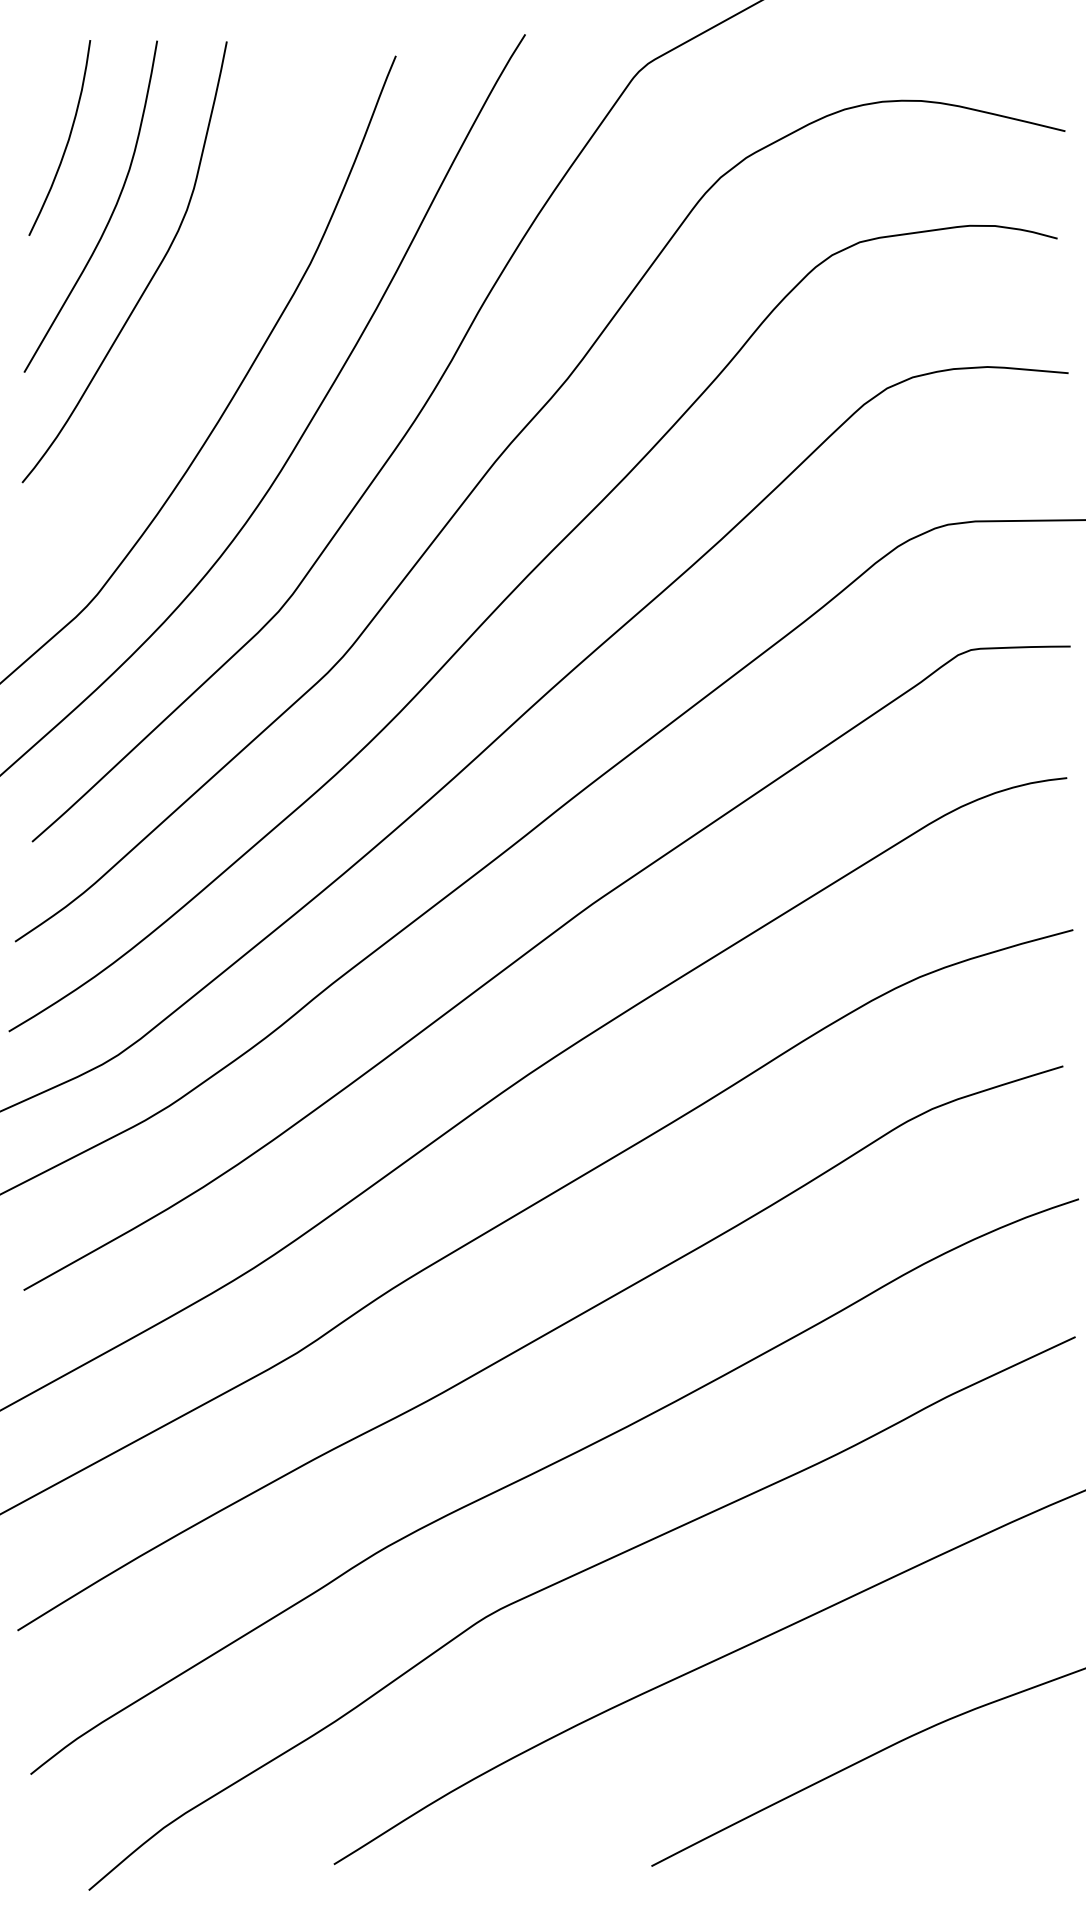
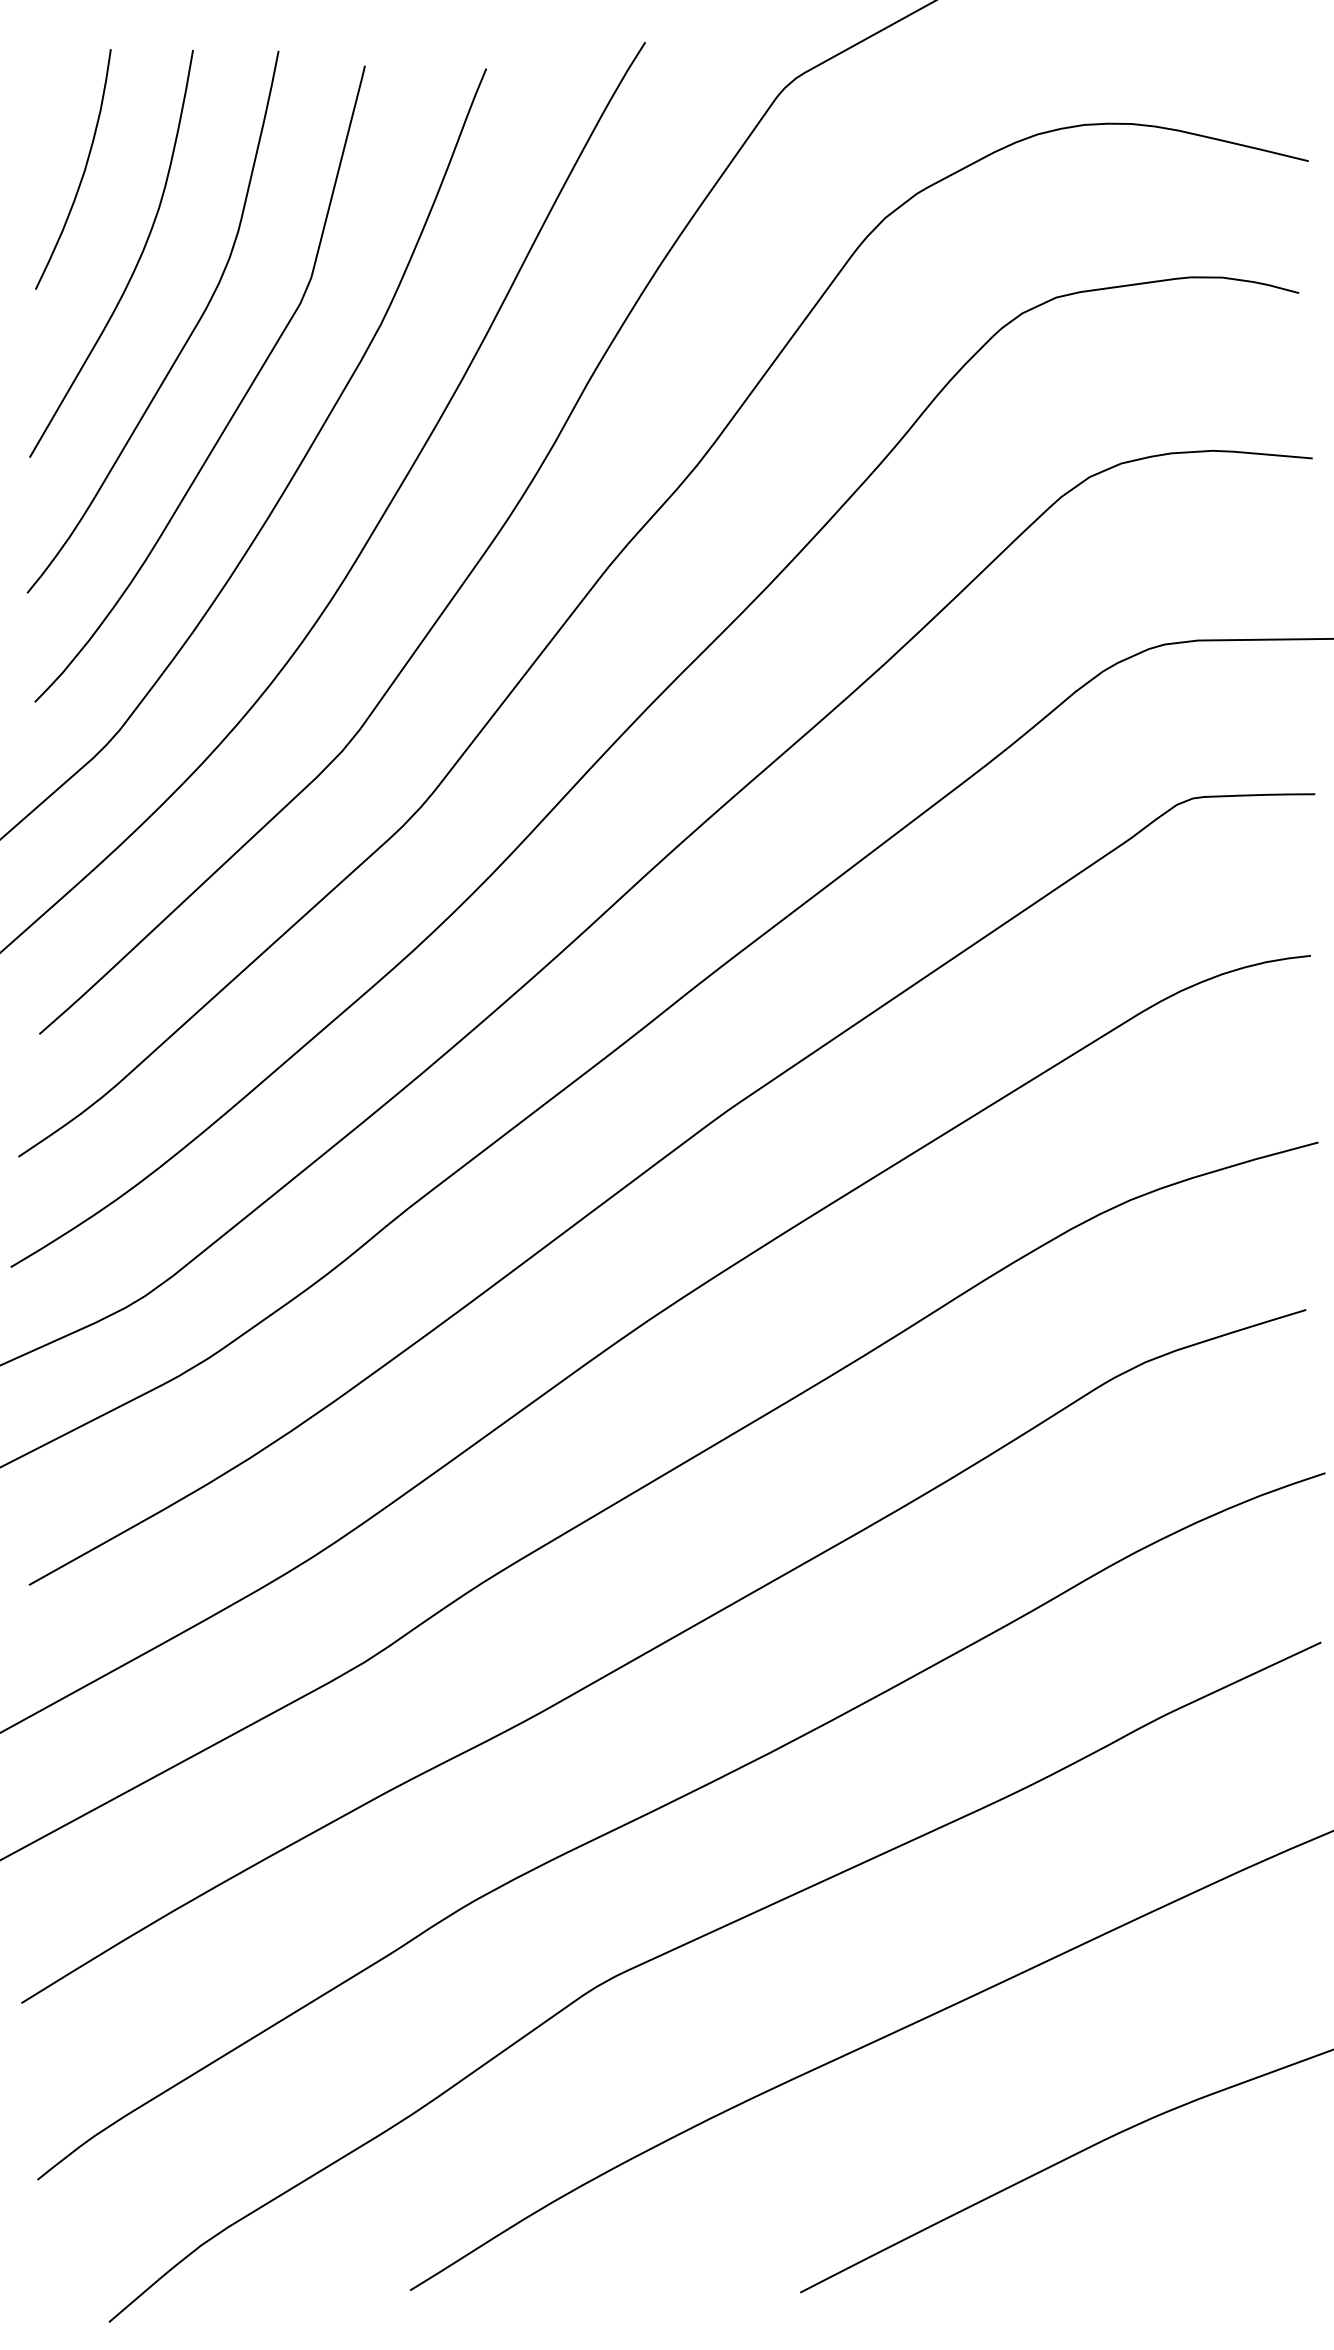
curve: (192, 331) -> (236, 407), added

